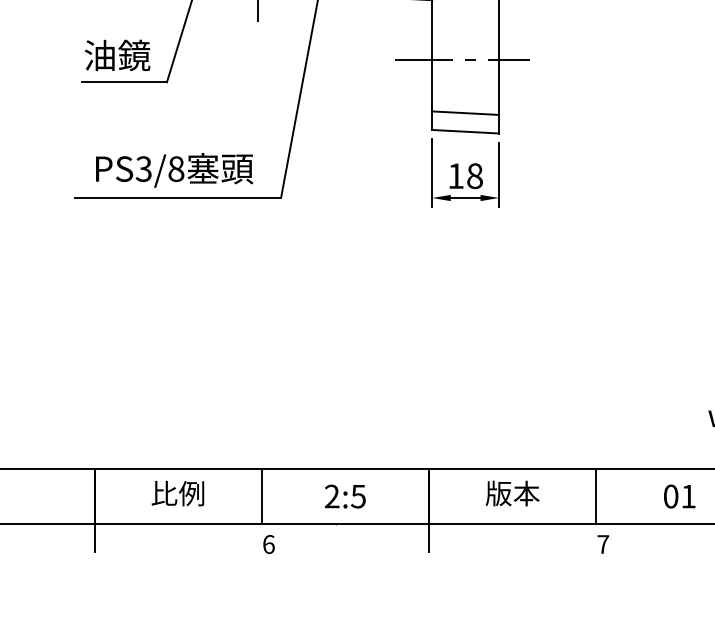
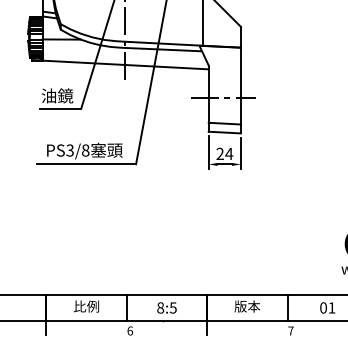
text: (465, 175) -> (224, 153), 18 -> 24
text: (331, 495) -> (160, 307), 2:5 -> 8:5

